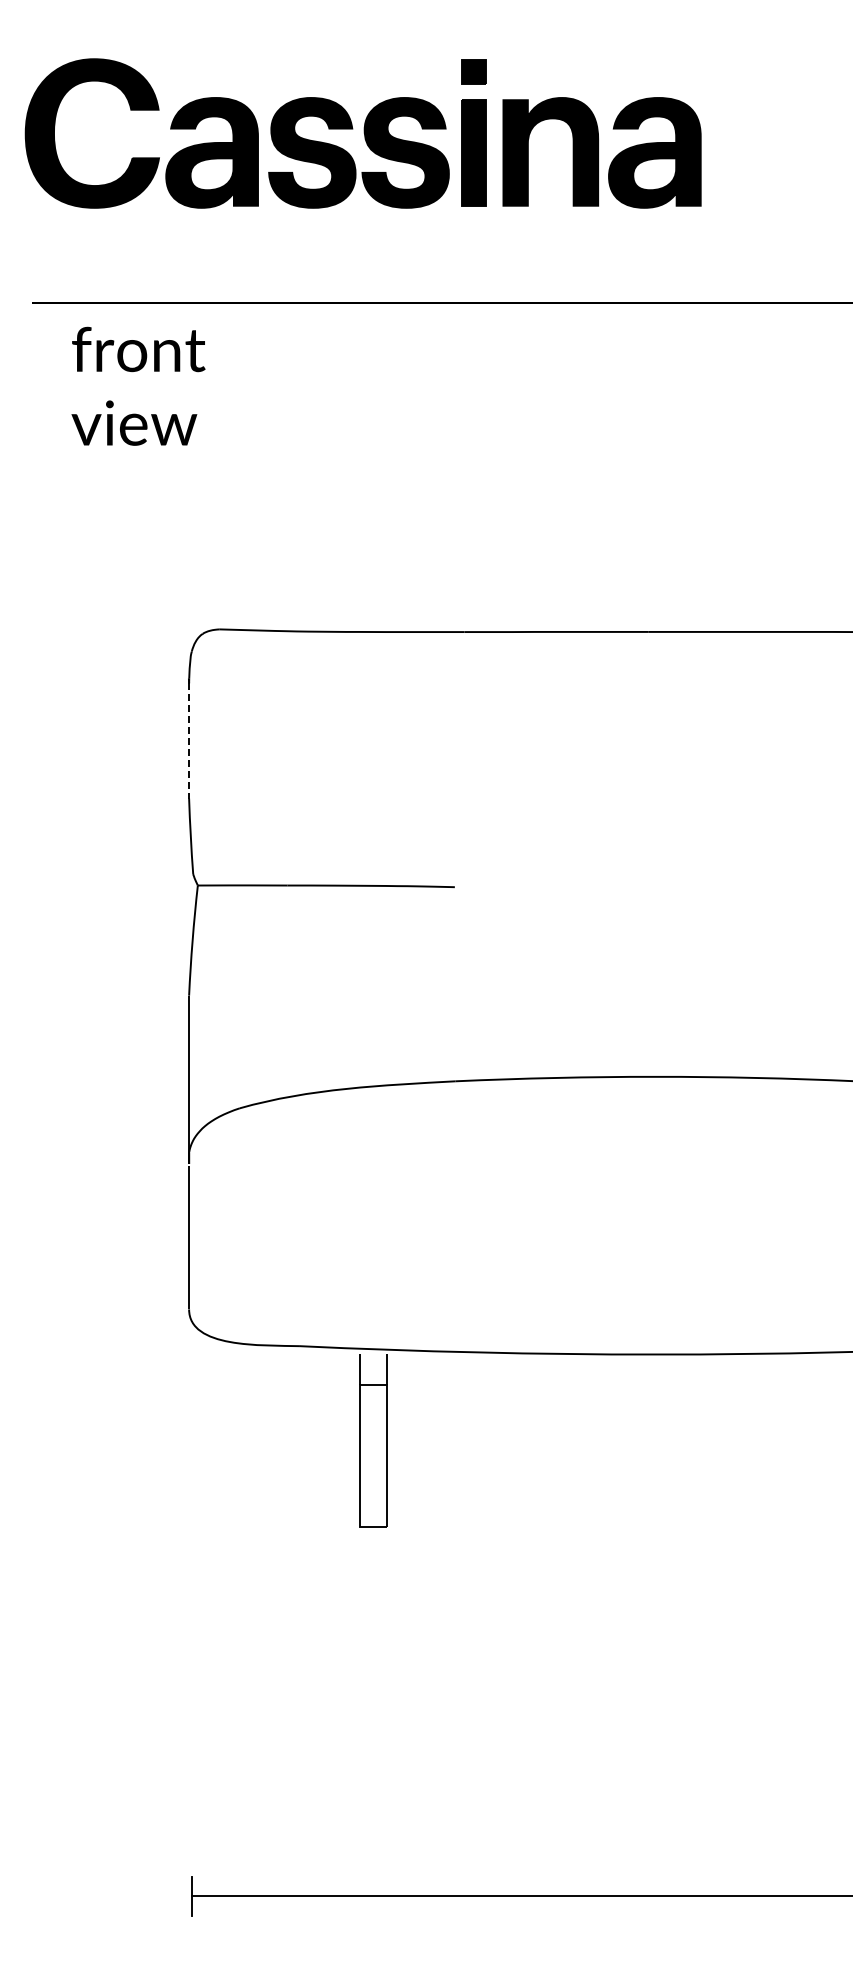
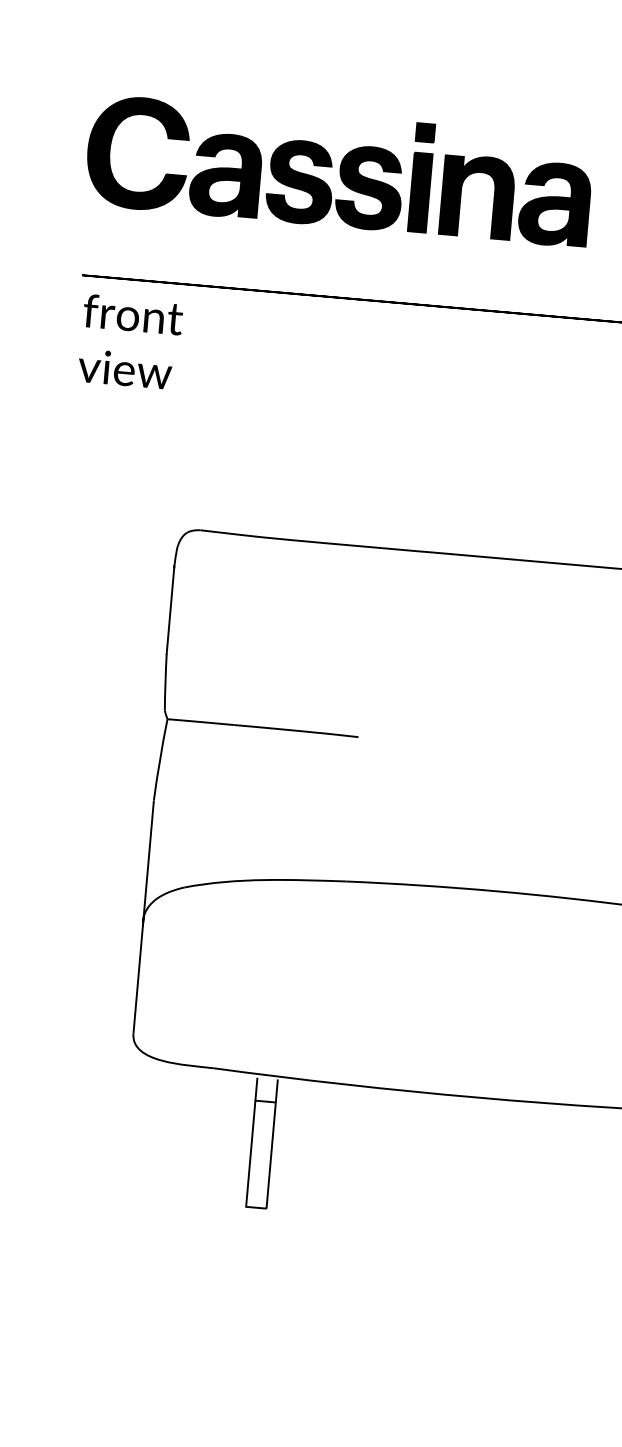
text: (138, 385) -> (130, 341), moved
line: (189, 740) -> (170, 610), dashed -> solid

